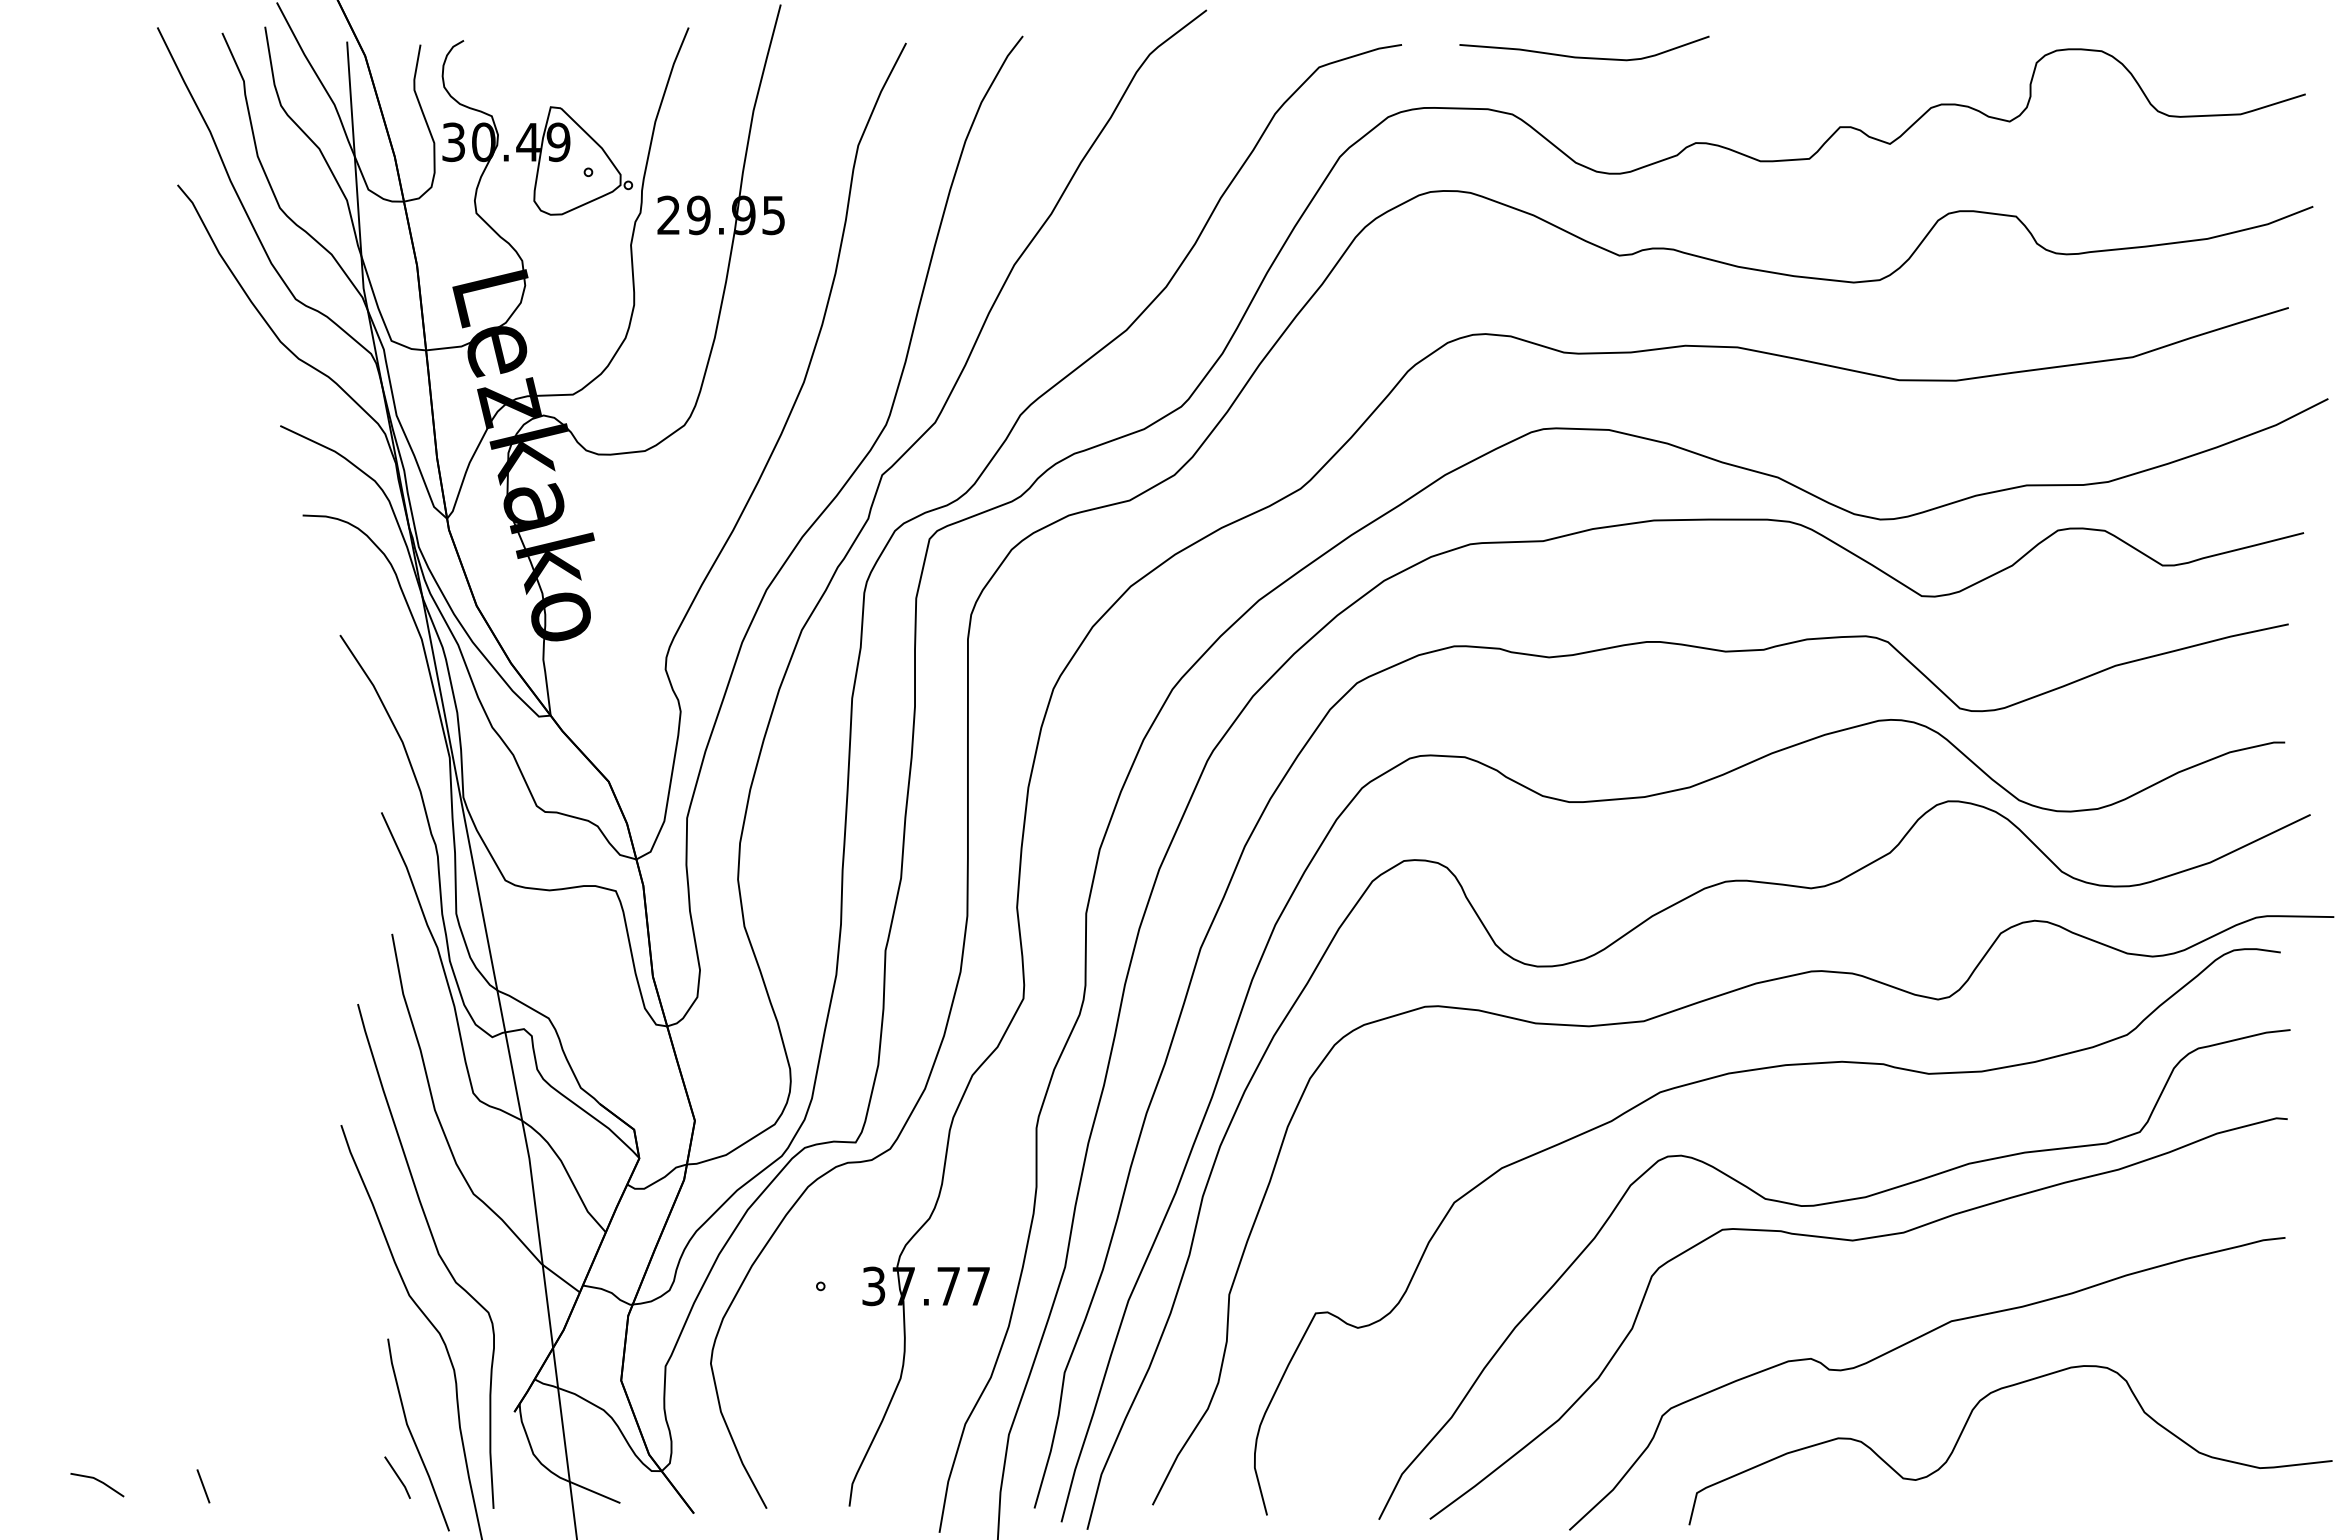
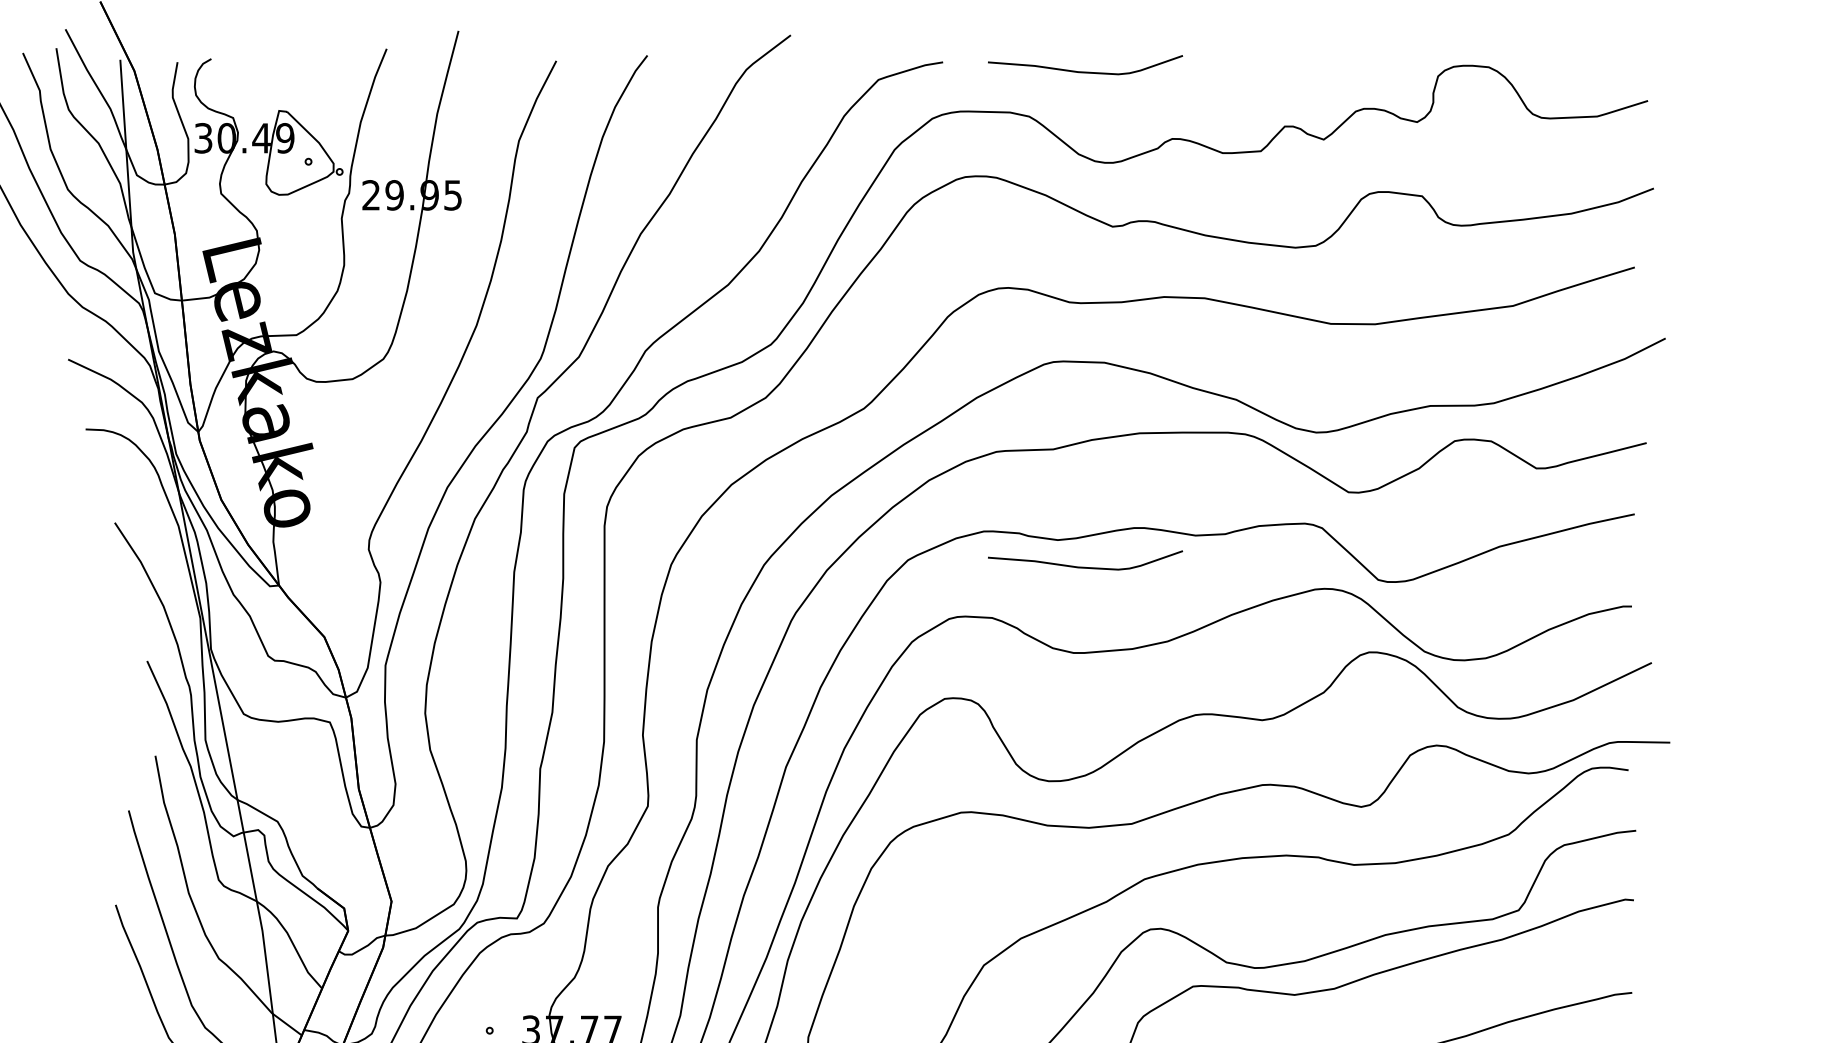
curve: (1581, 691) -> (1083, 566), added

